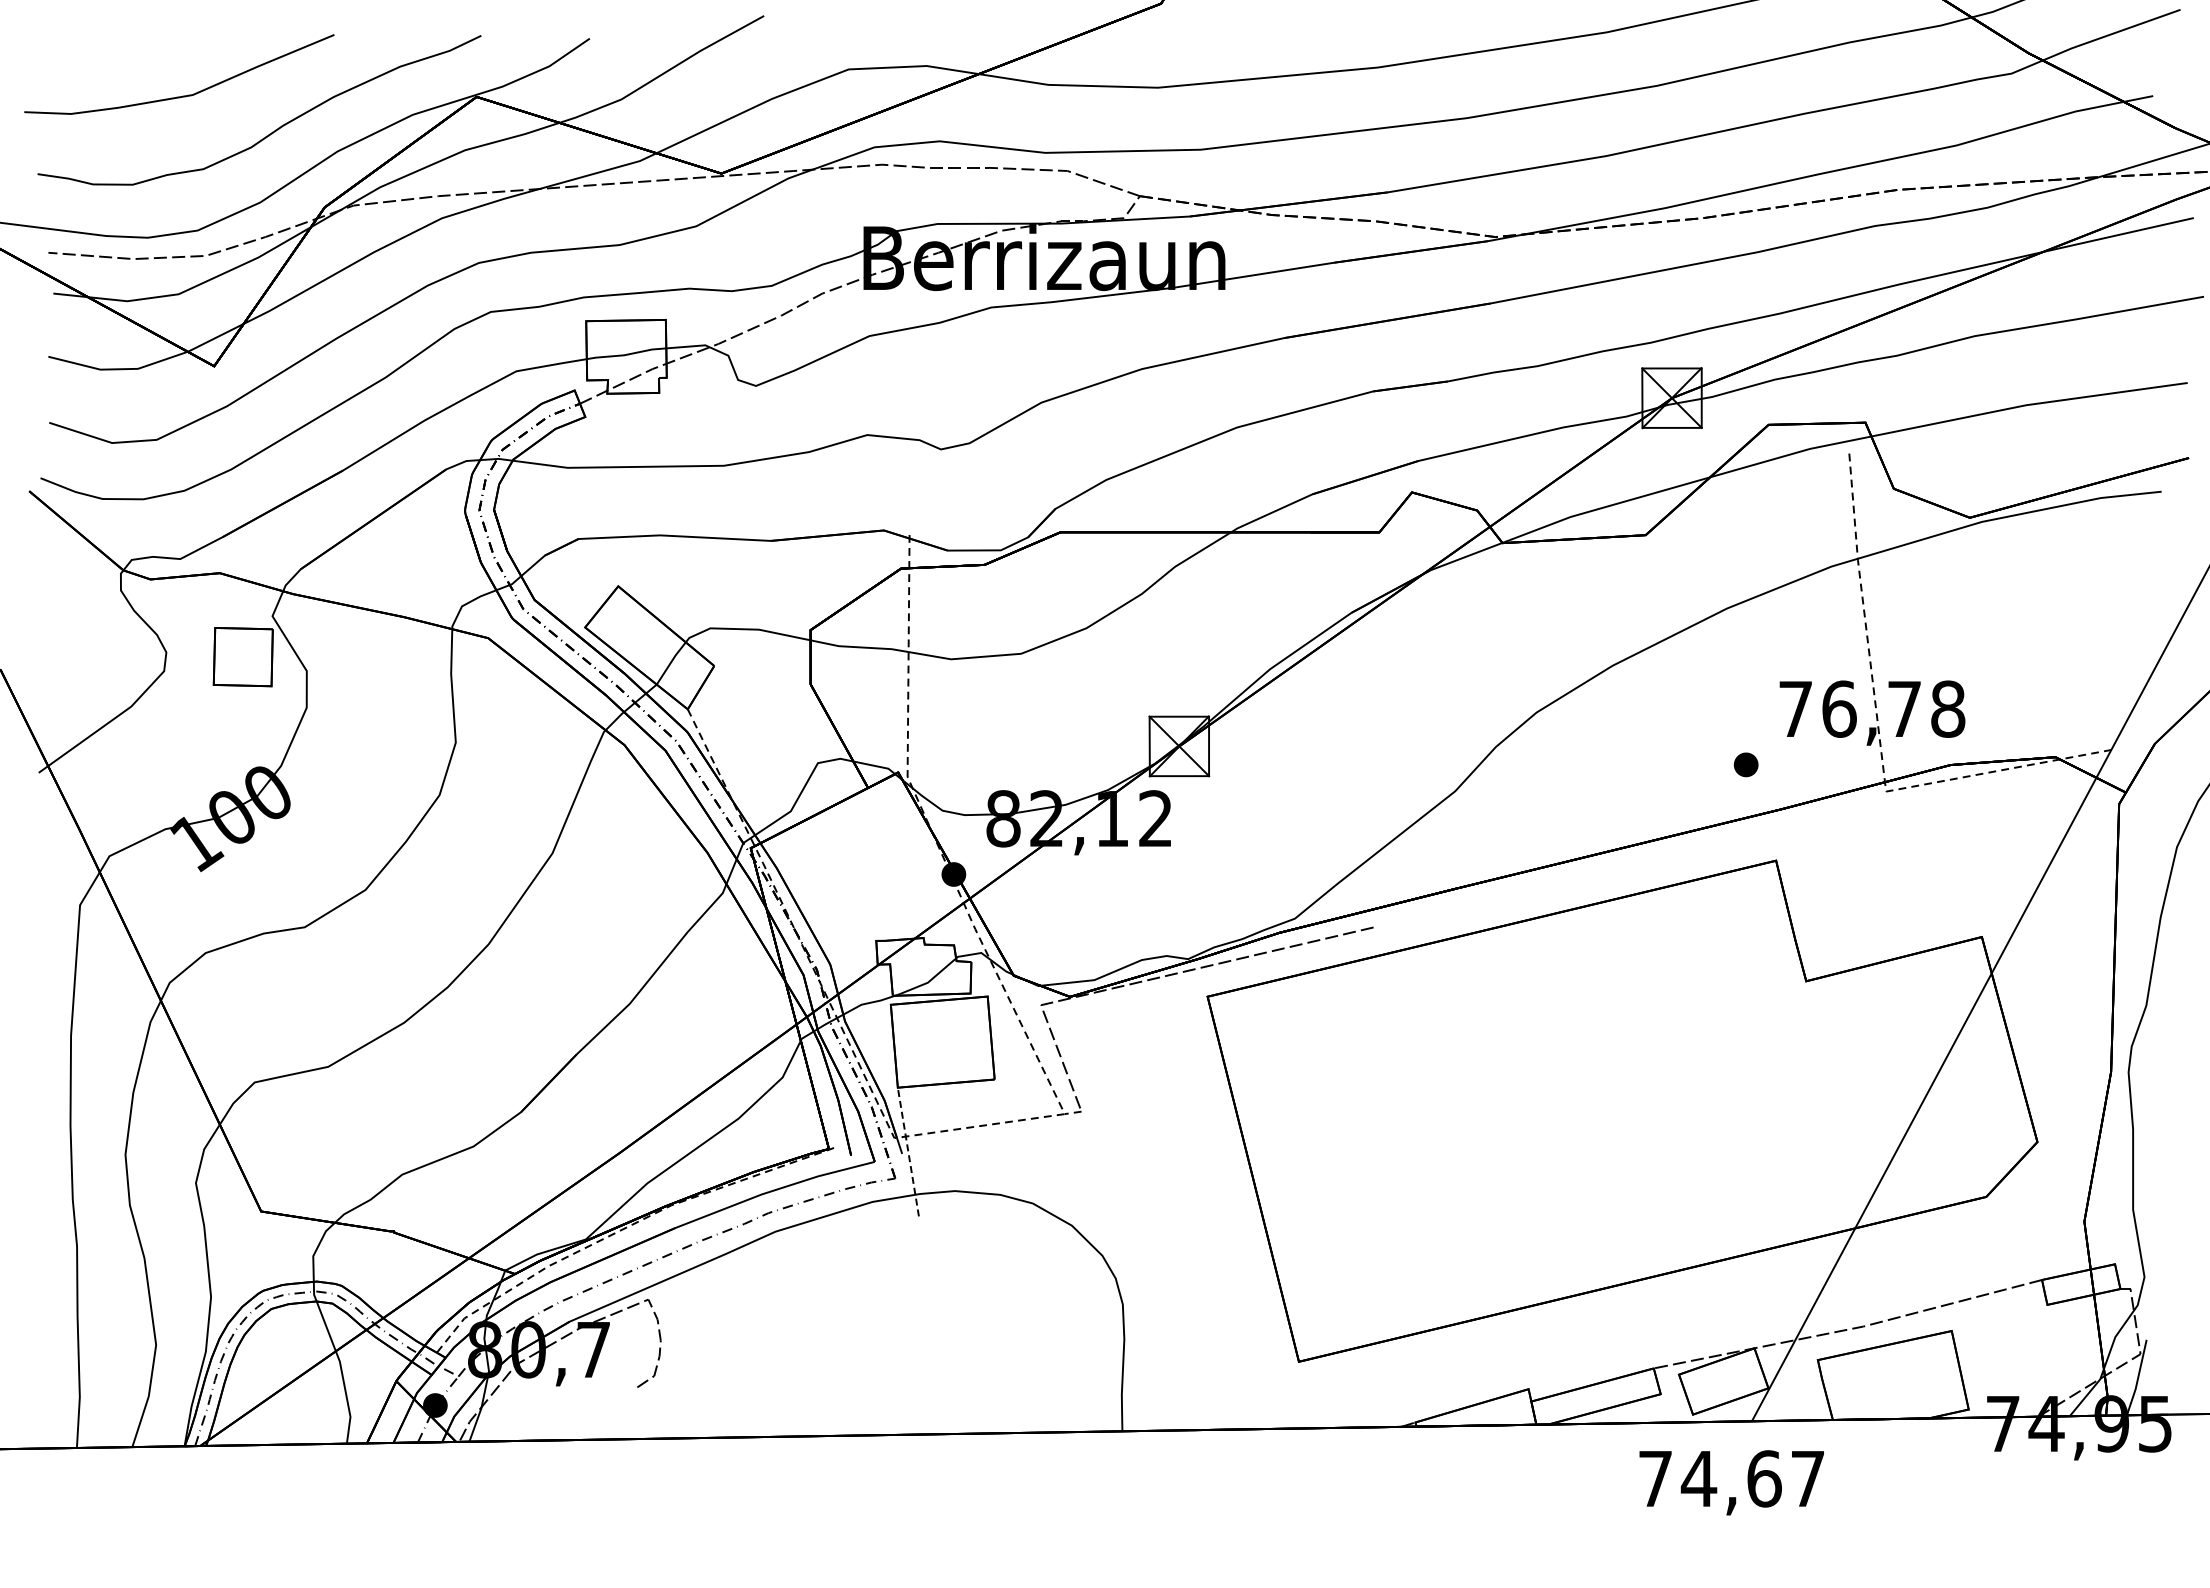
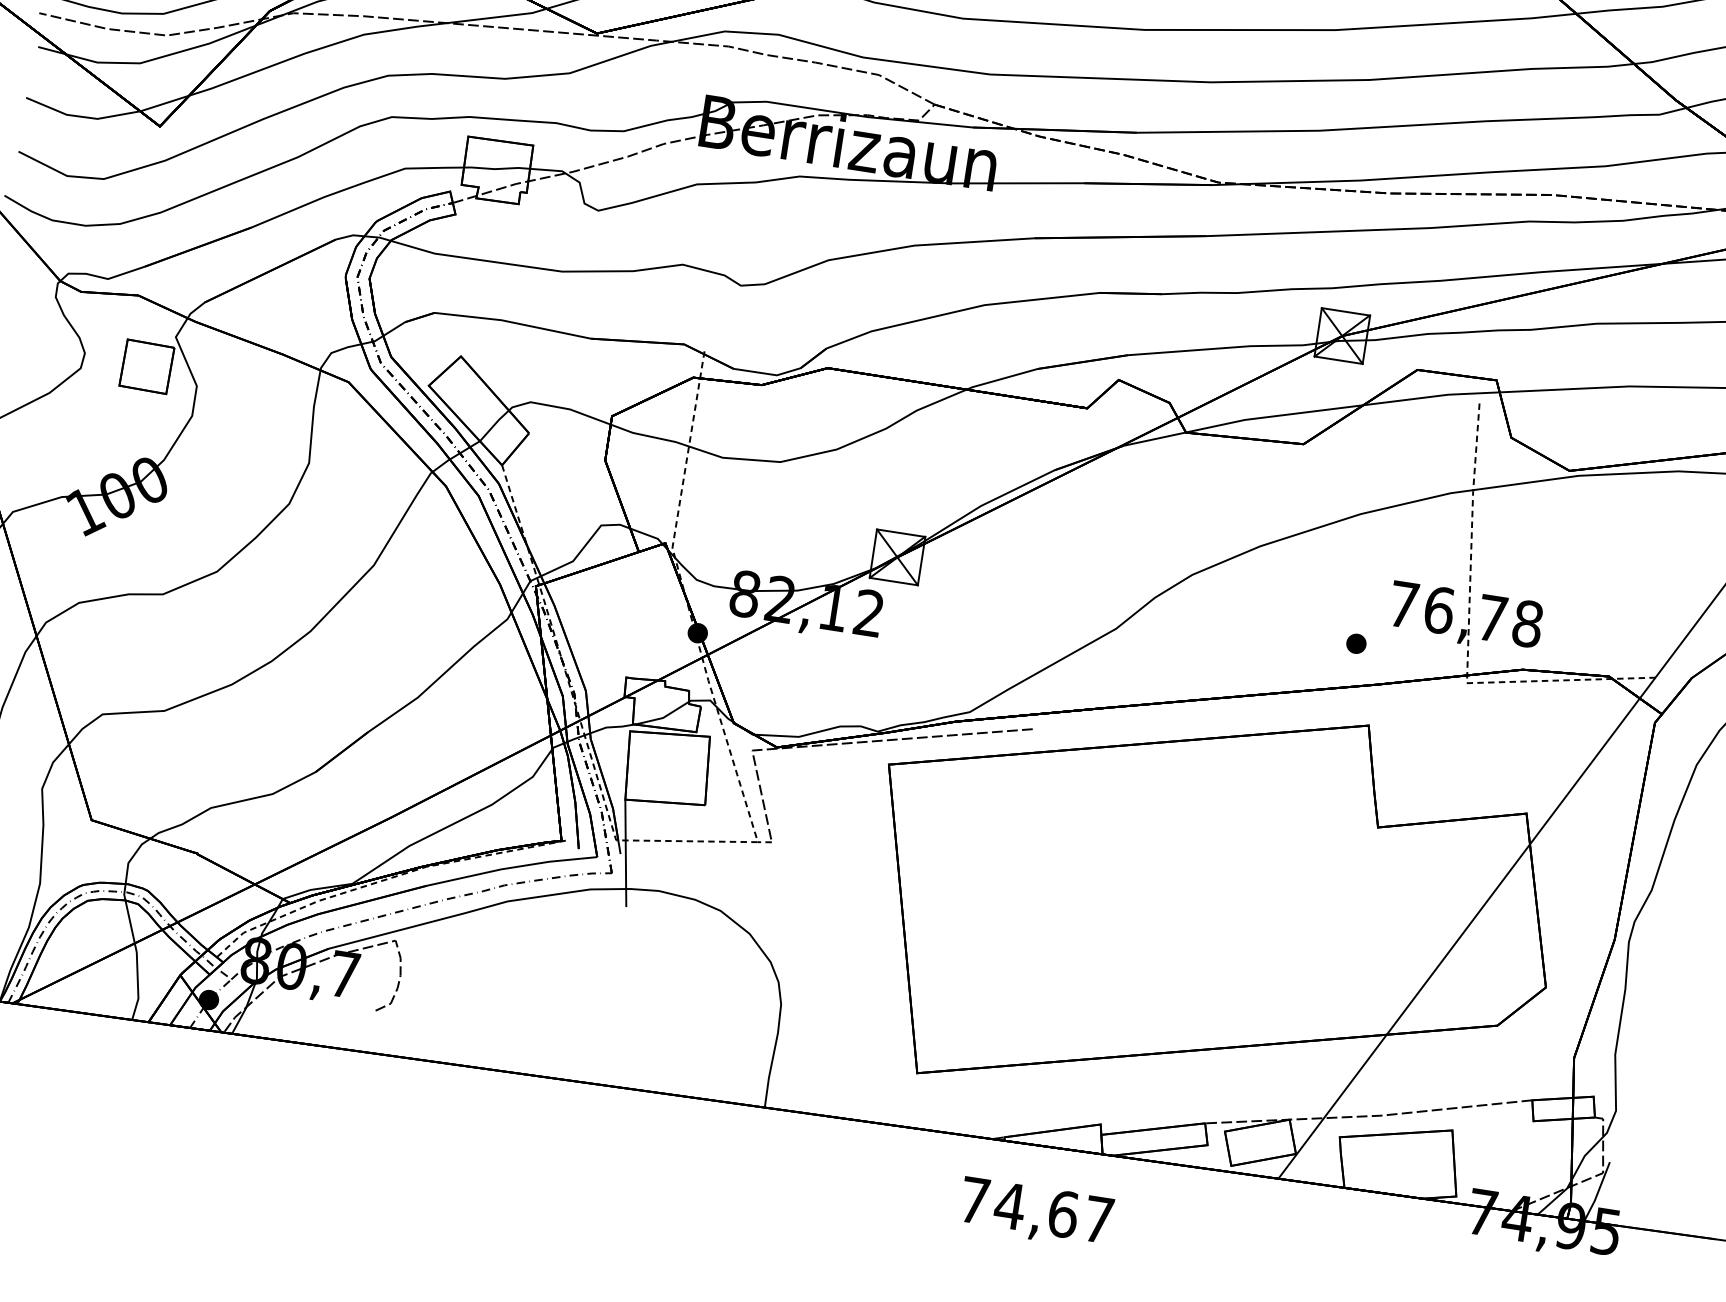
line: (908, 1151) -> (625, 852), dashed -> solid
text: (1731, 1482) -> (1036, 1213), moved

